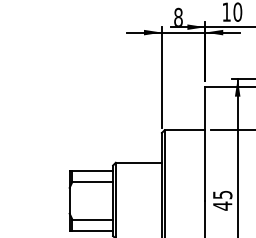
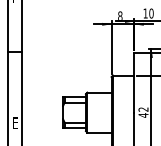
text: (222, 194) -> (143, 109), 45 -> 42

